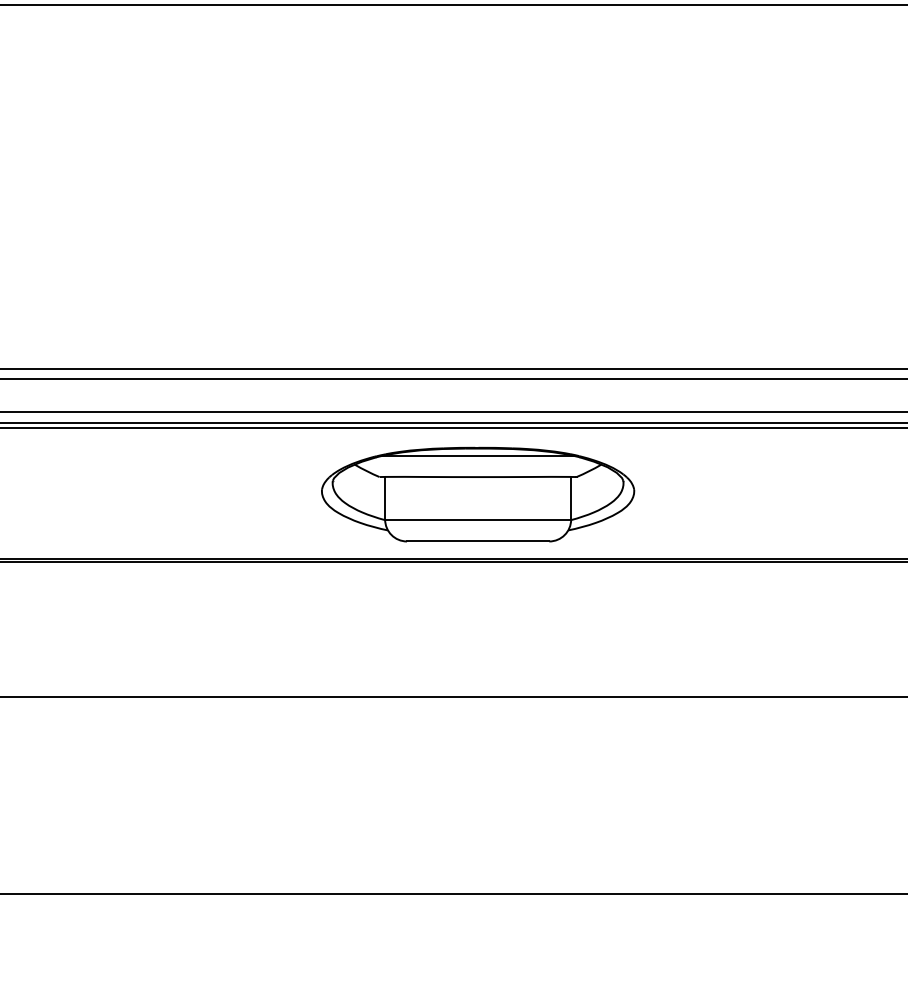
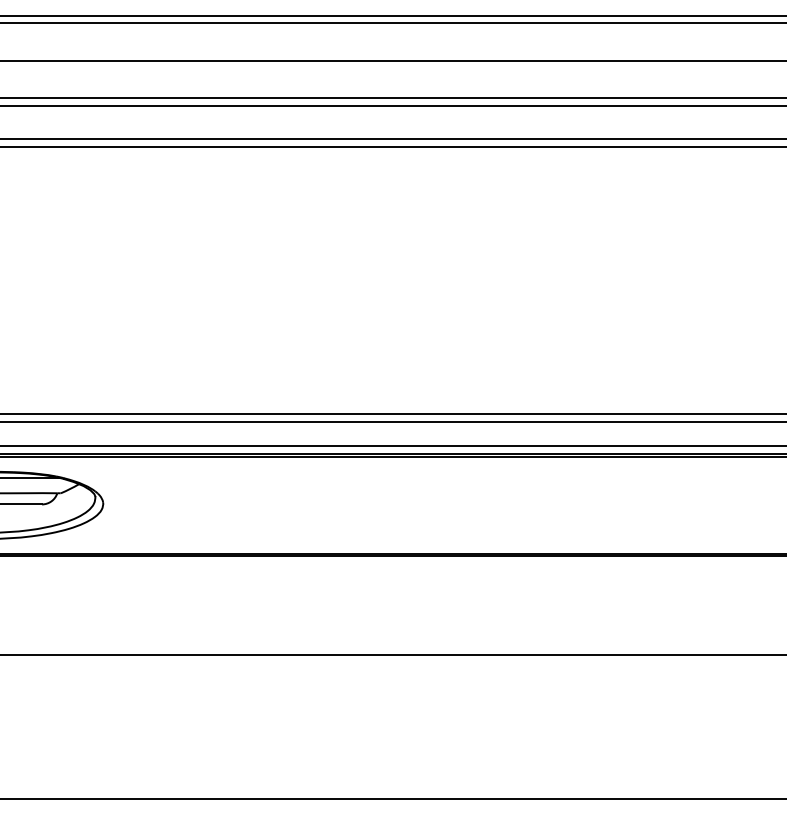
part: (477, 493) -> (530, 505), removed

